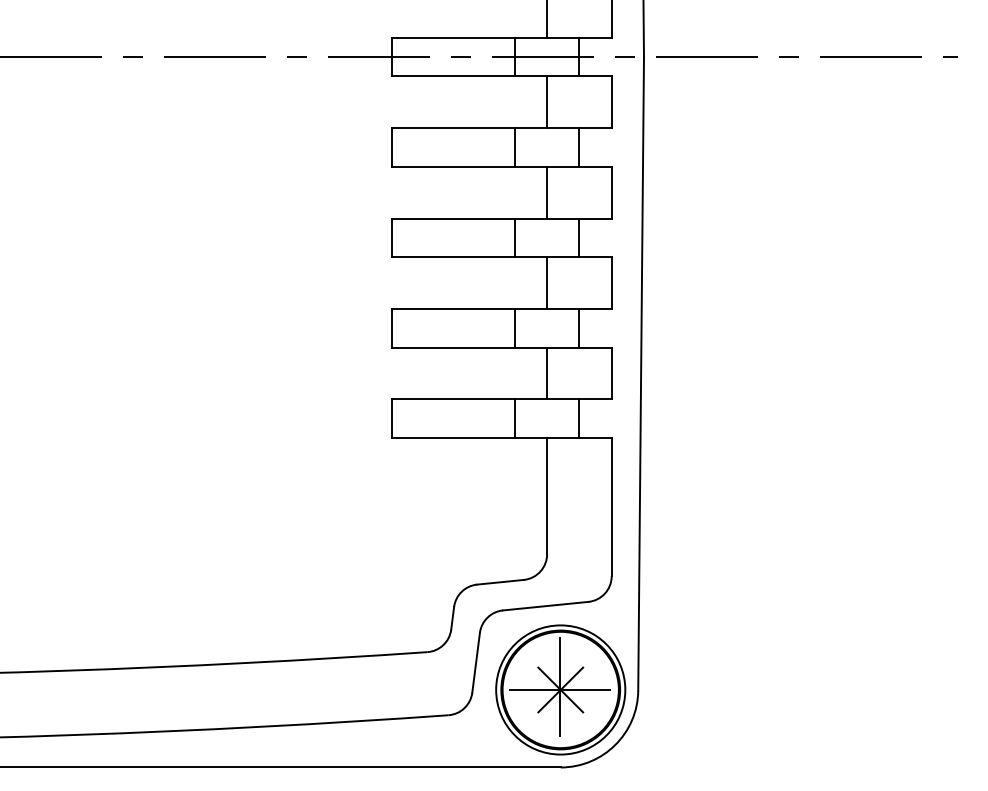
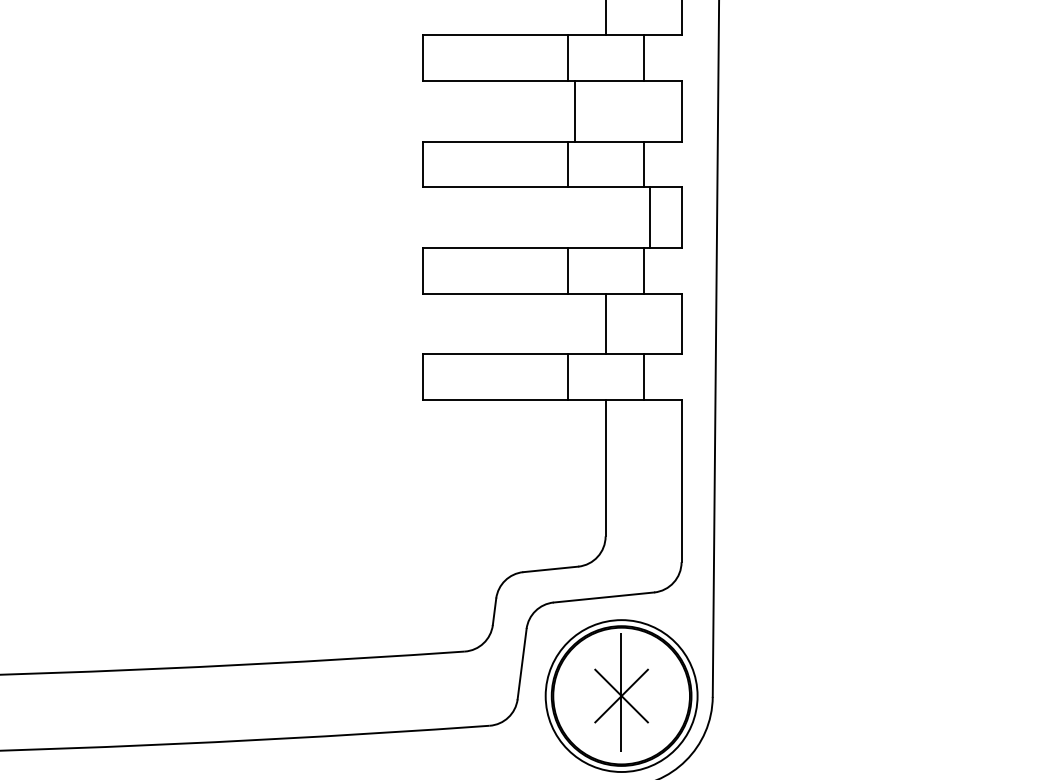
line: (547, 192) -> (575, 111), moved
line: (547, 282) -> (650, 216), moved
line: (559, 689) -> (620, 695), removed

